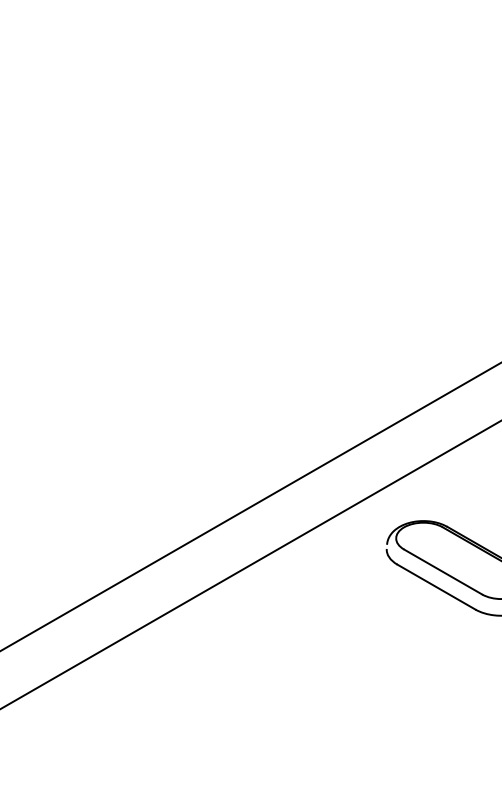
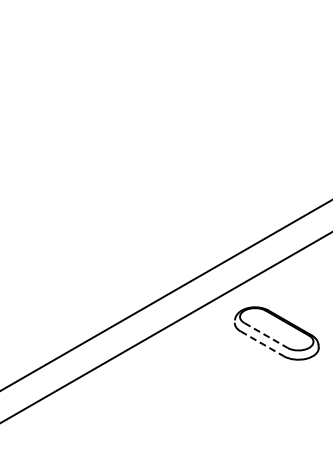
line: (443, 572) -> (266, 335), solid -> dashed
line: (436, 586) -> (262, 343), solid -> dashed

